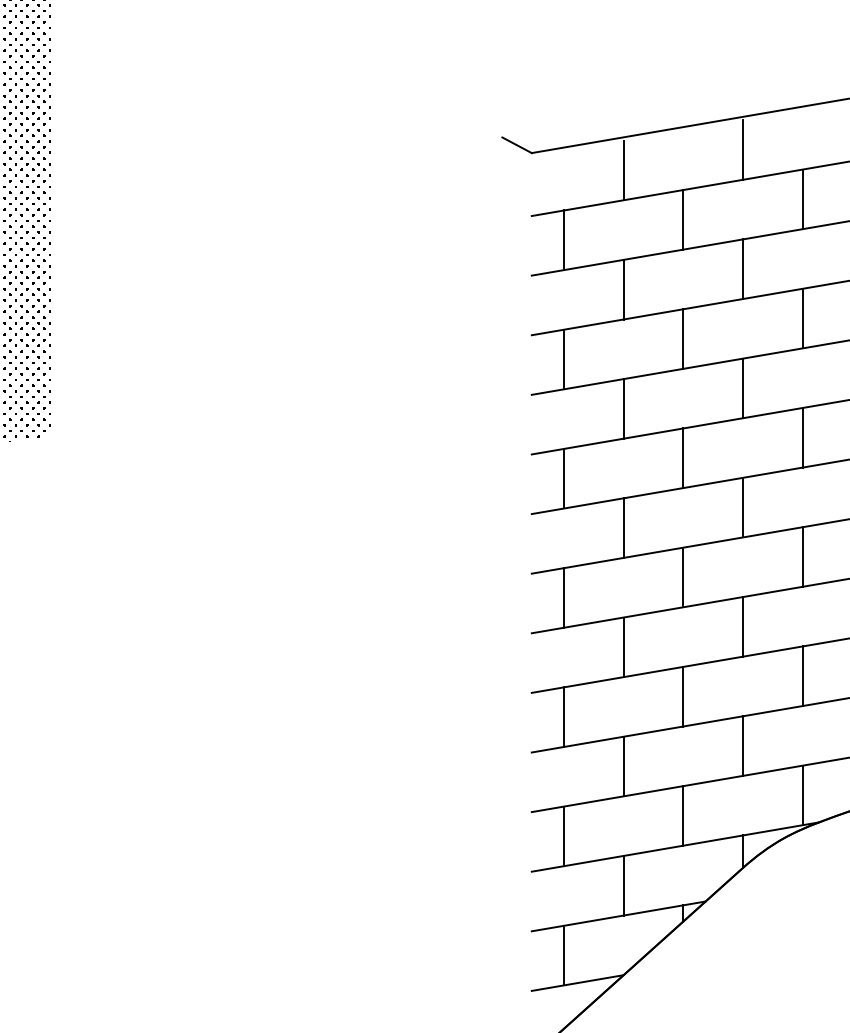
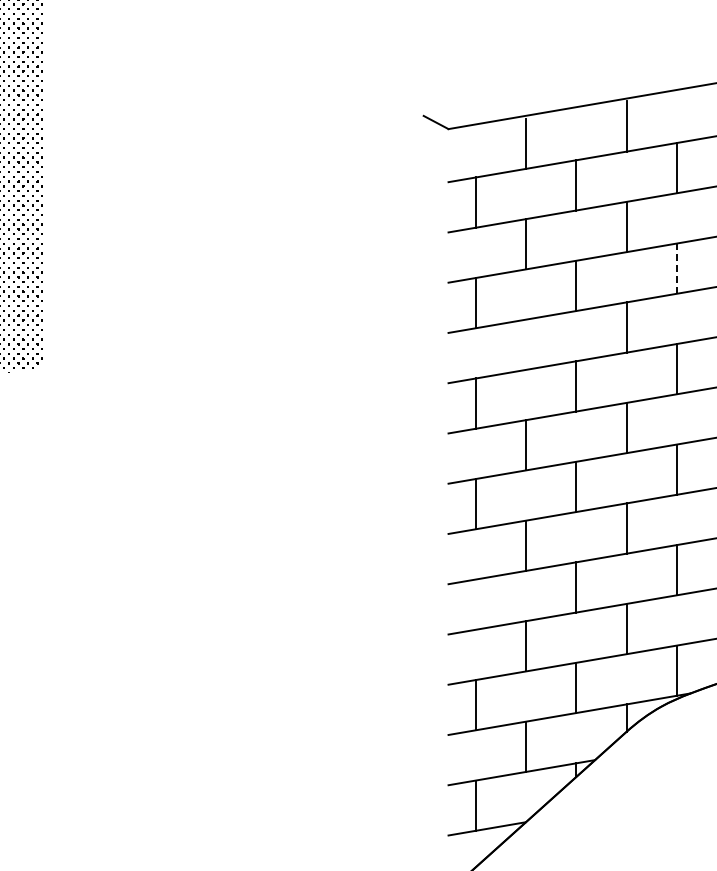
line: (802, 319) -> (676, 269), solid -> dashed
line: (624, 408) -> (526, 344), removed
line: (563, 716) -> (475, 604), removed

